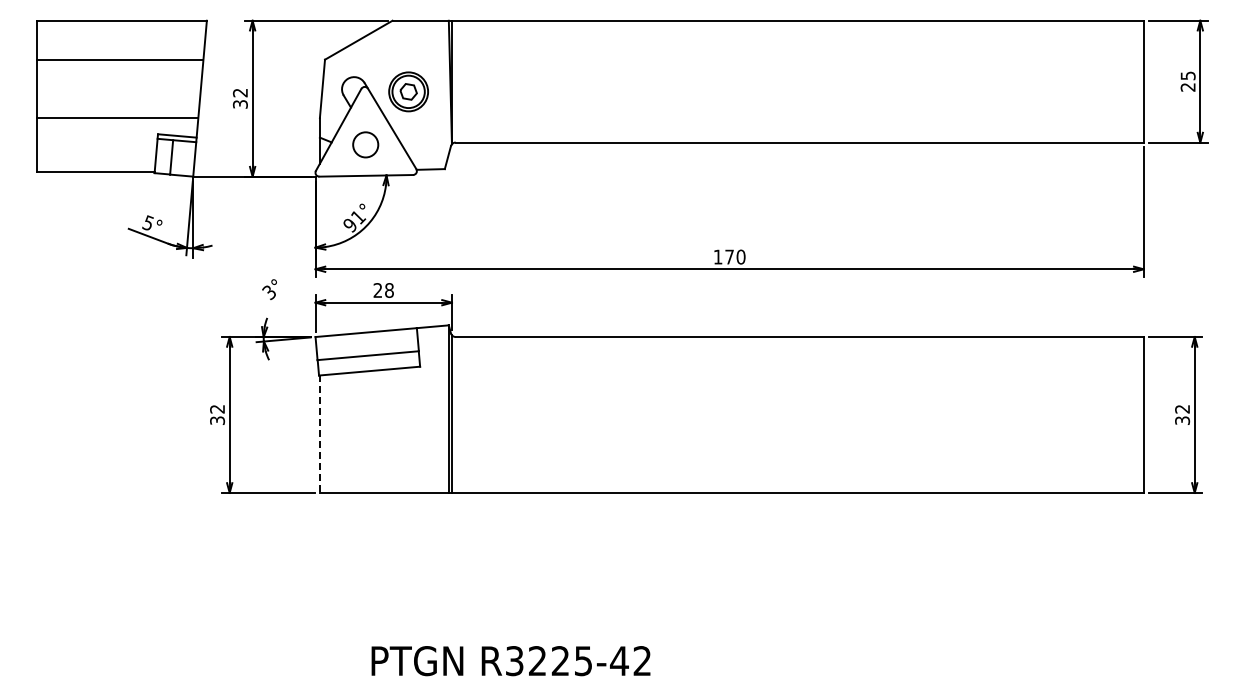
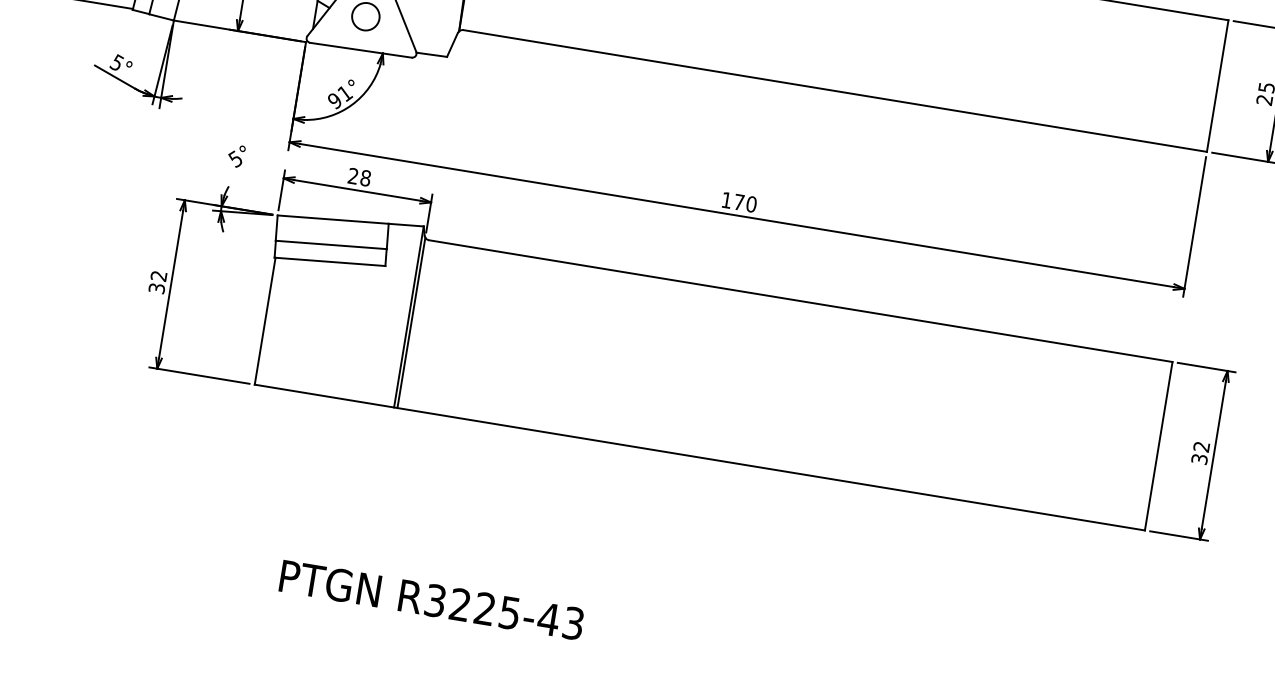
text: (268, 290) -> (235, 156), 3° -> 5°
line: (319, 434) -> (264, 321), dashed -> solid
text: (642, 661) -> (573, 623), R3225-42 -> R3225-43

